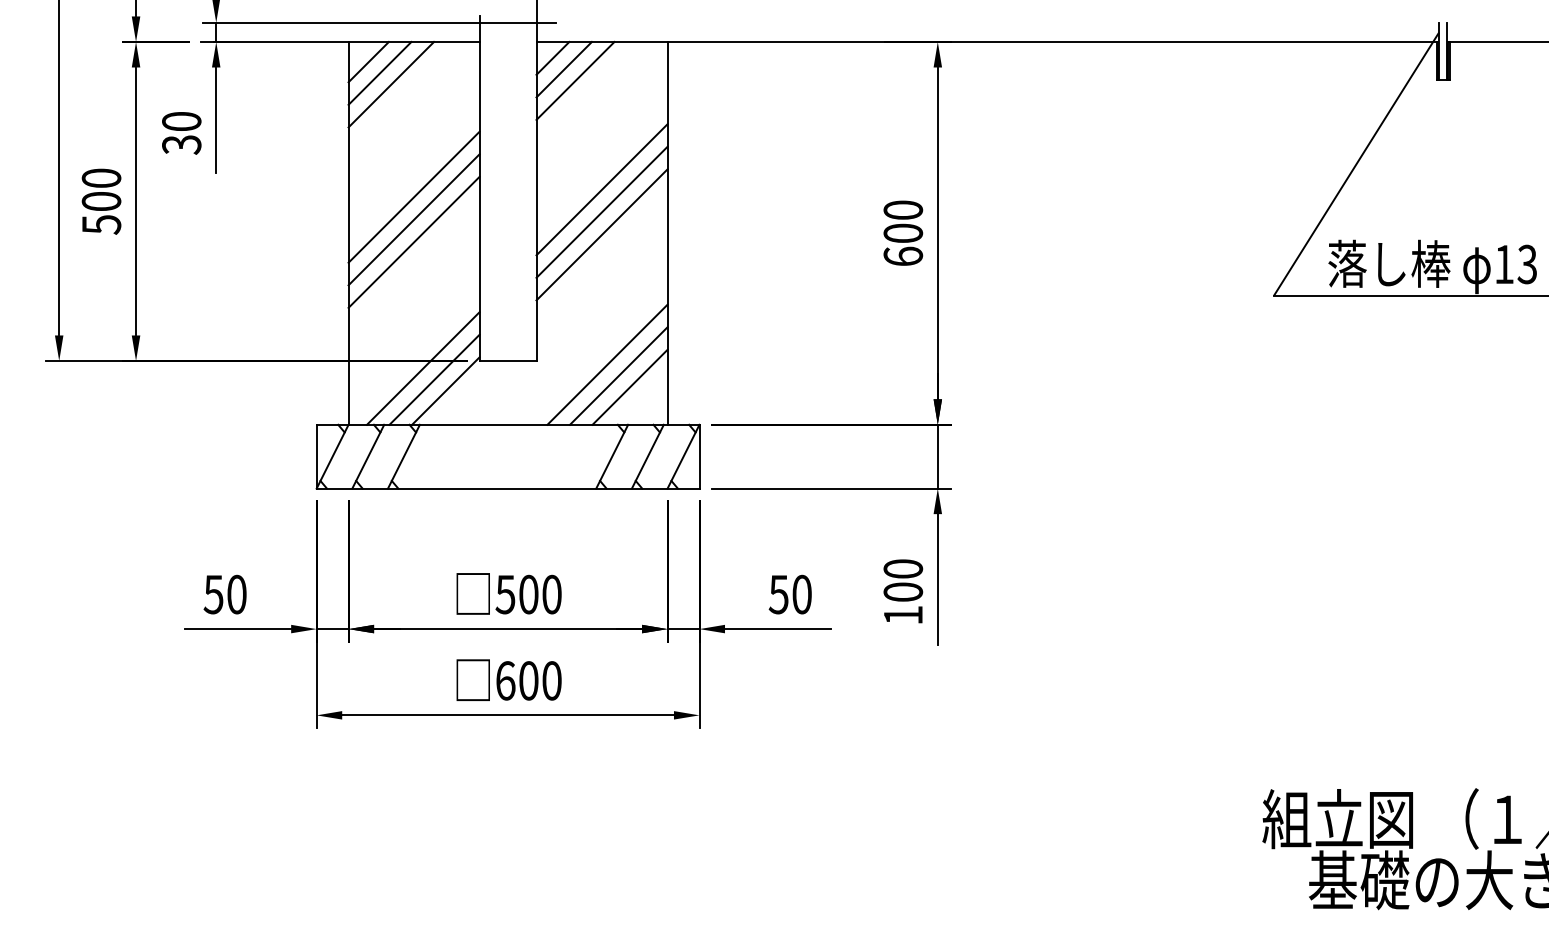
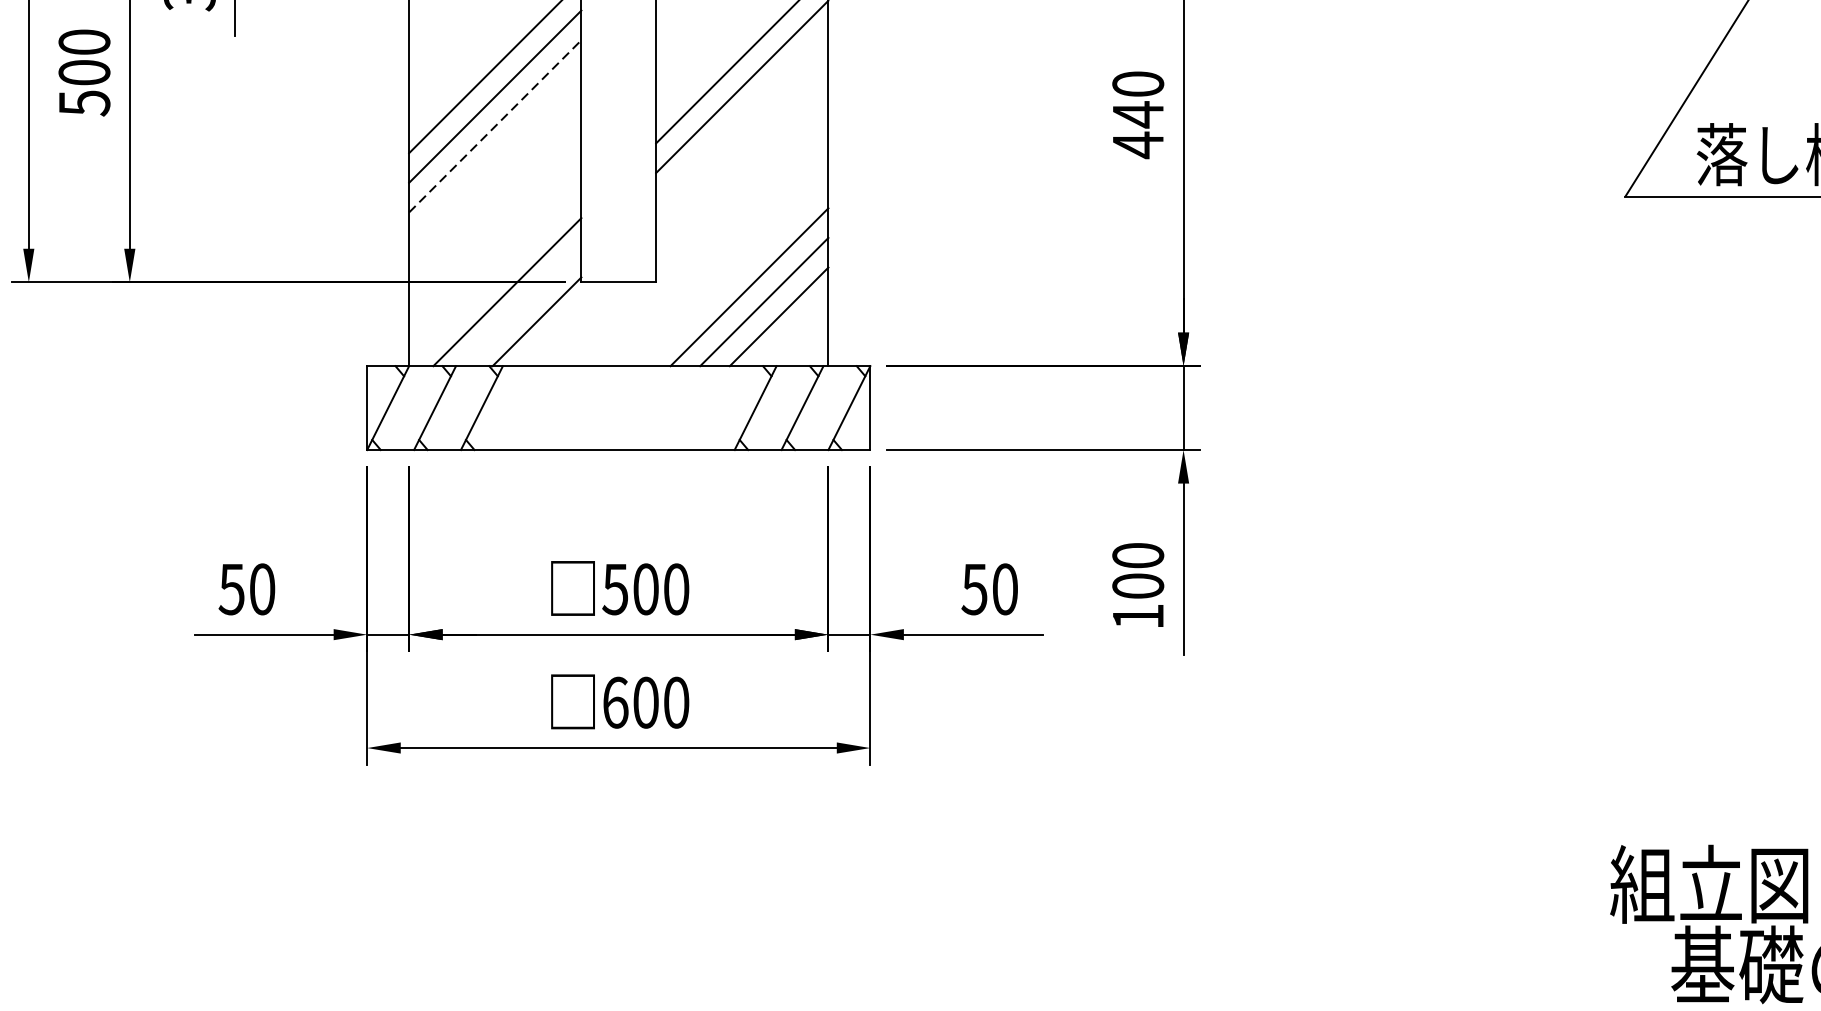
line: (601, 234) -> (741, 116), removed
line: (414, 242) -> (495, 126), solid -> dashed
text: (903, 245) -> (1138, 130), 600 -> 440
line: (434, 379) -> (522, 306), removed

